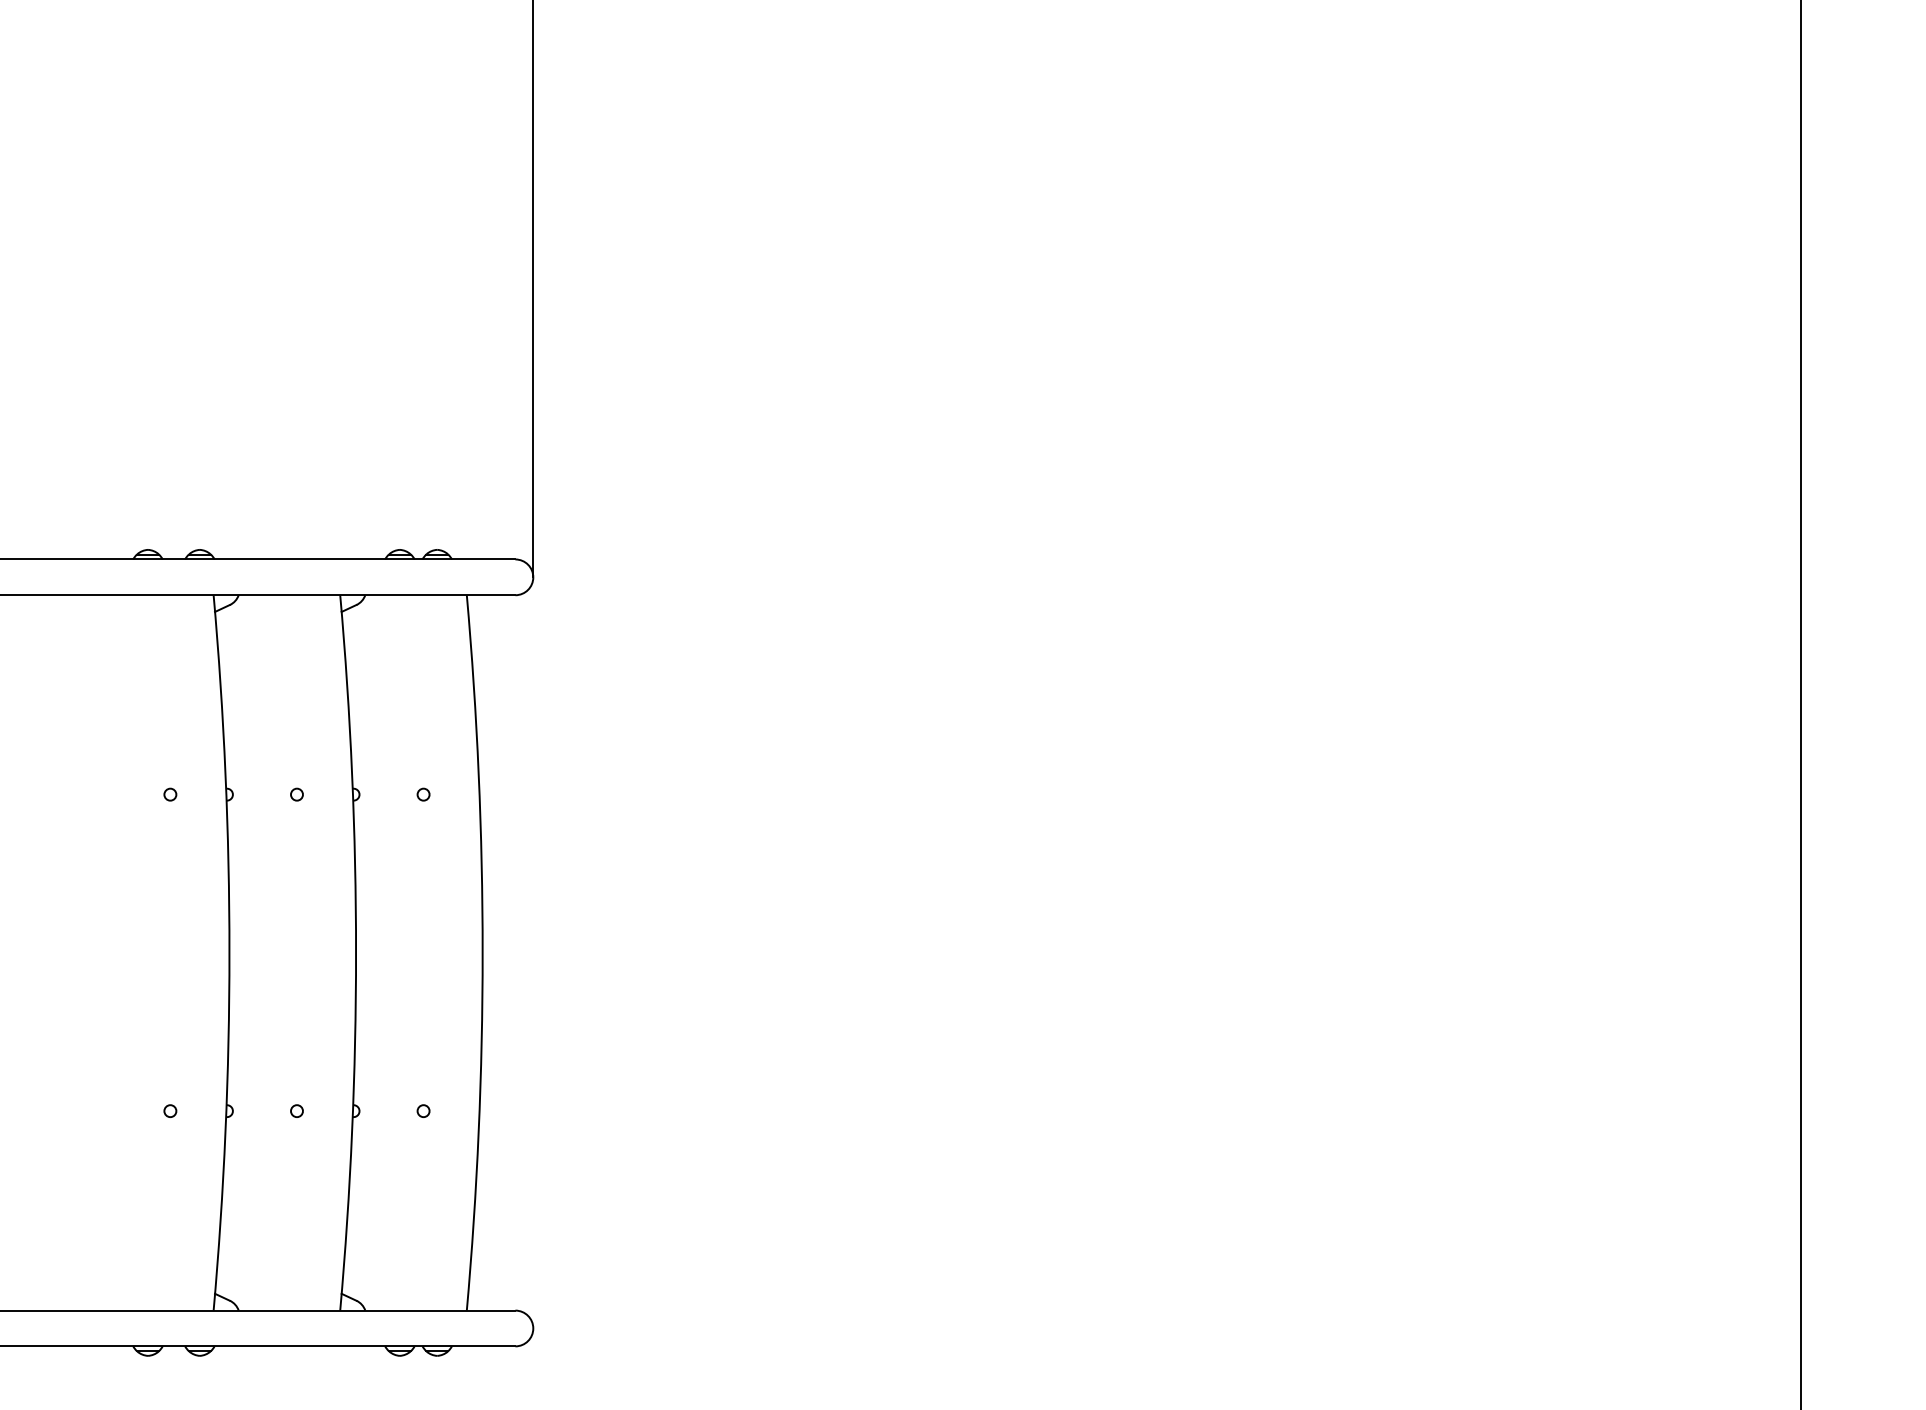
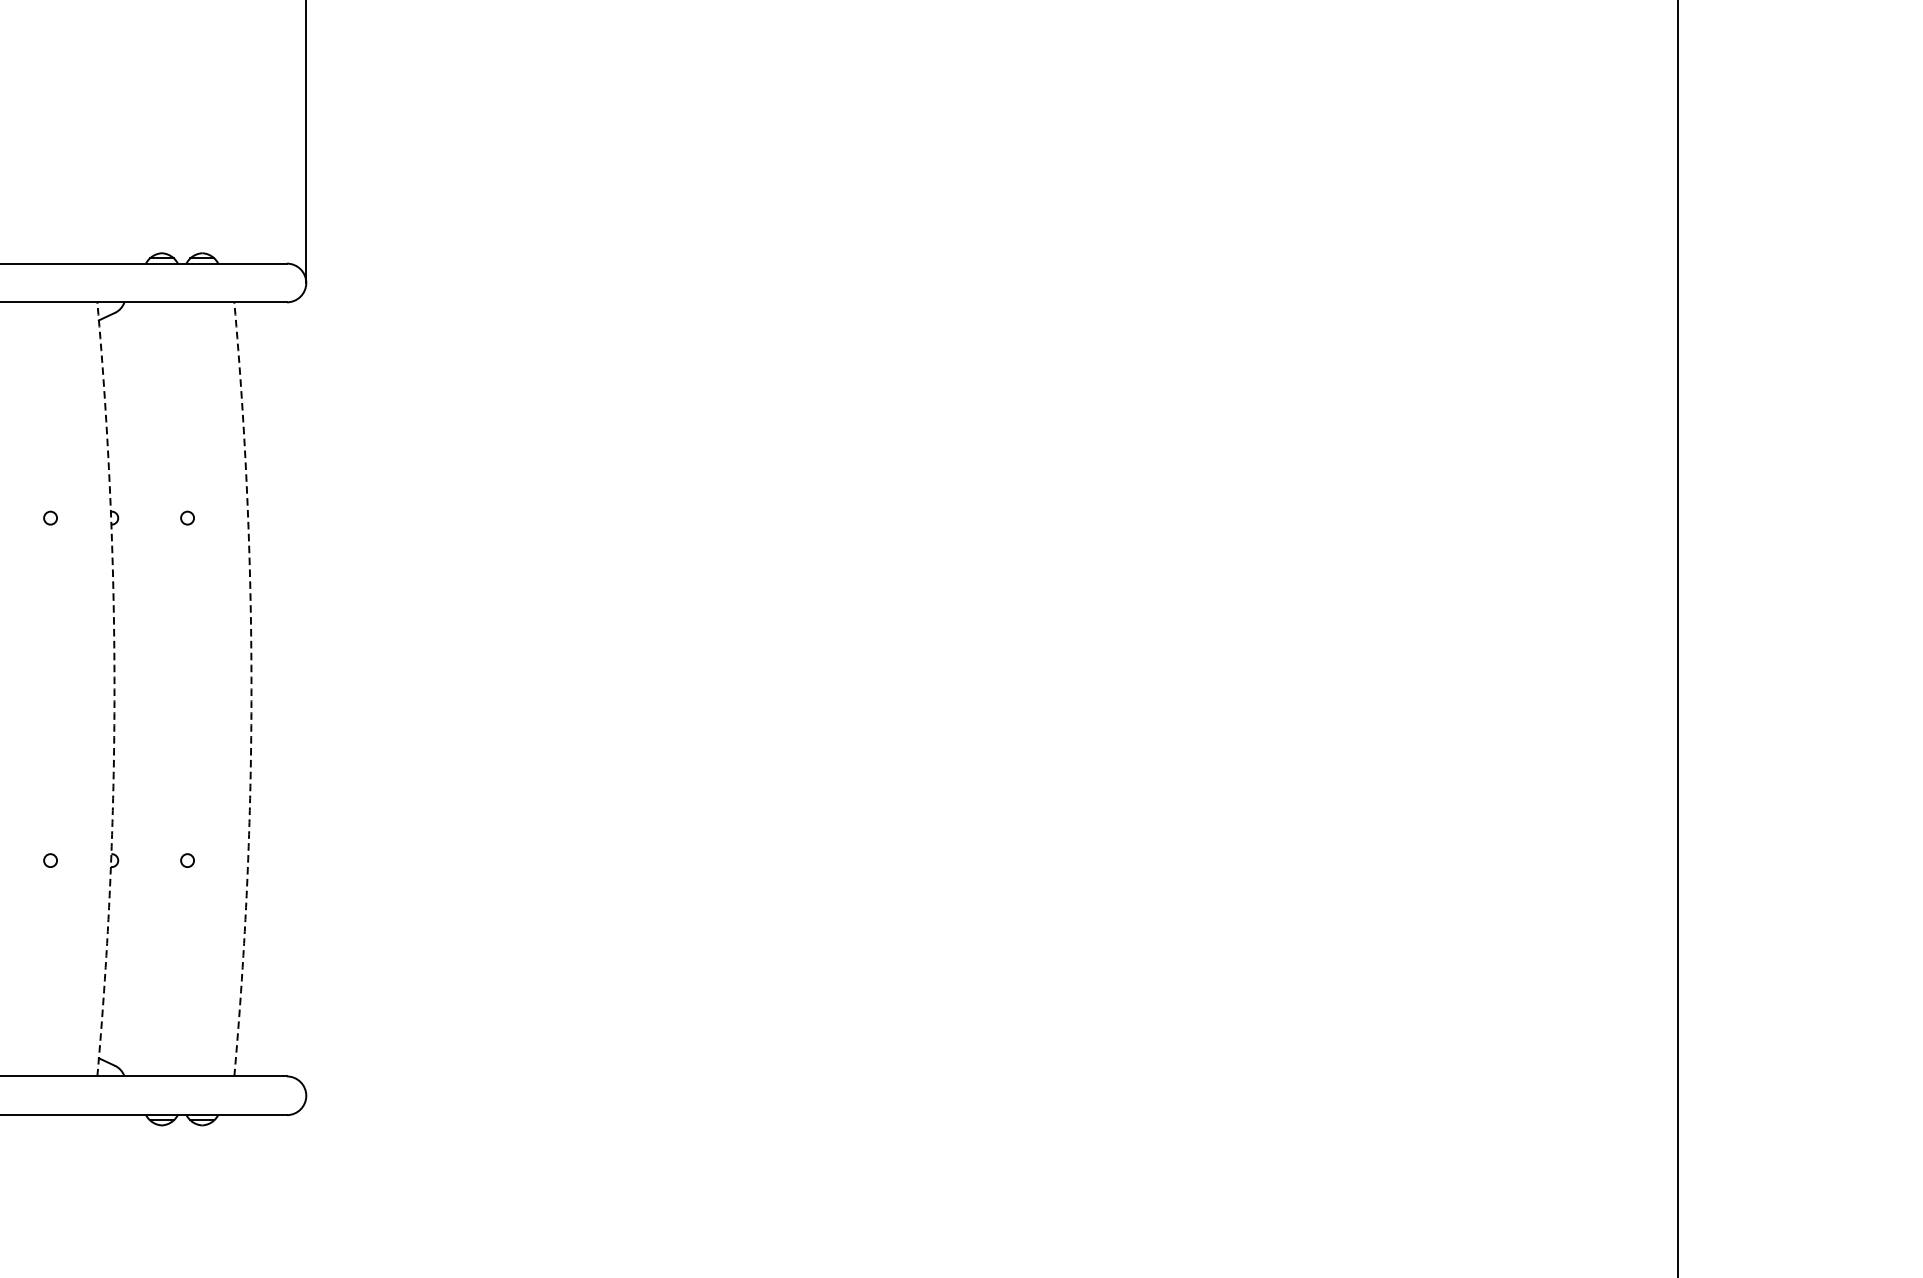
arc: (356, 952) -> (114, 688), solid -> dashed
arc: (482, 952) -> (251, 688), solid -> dashed

